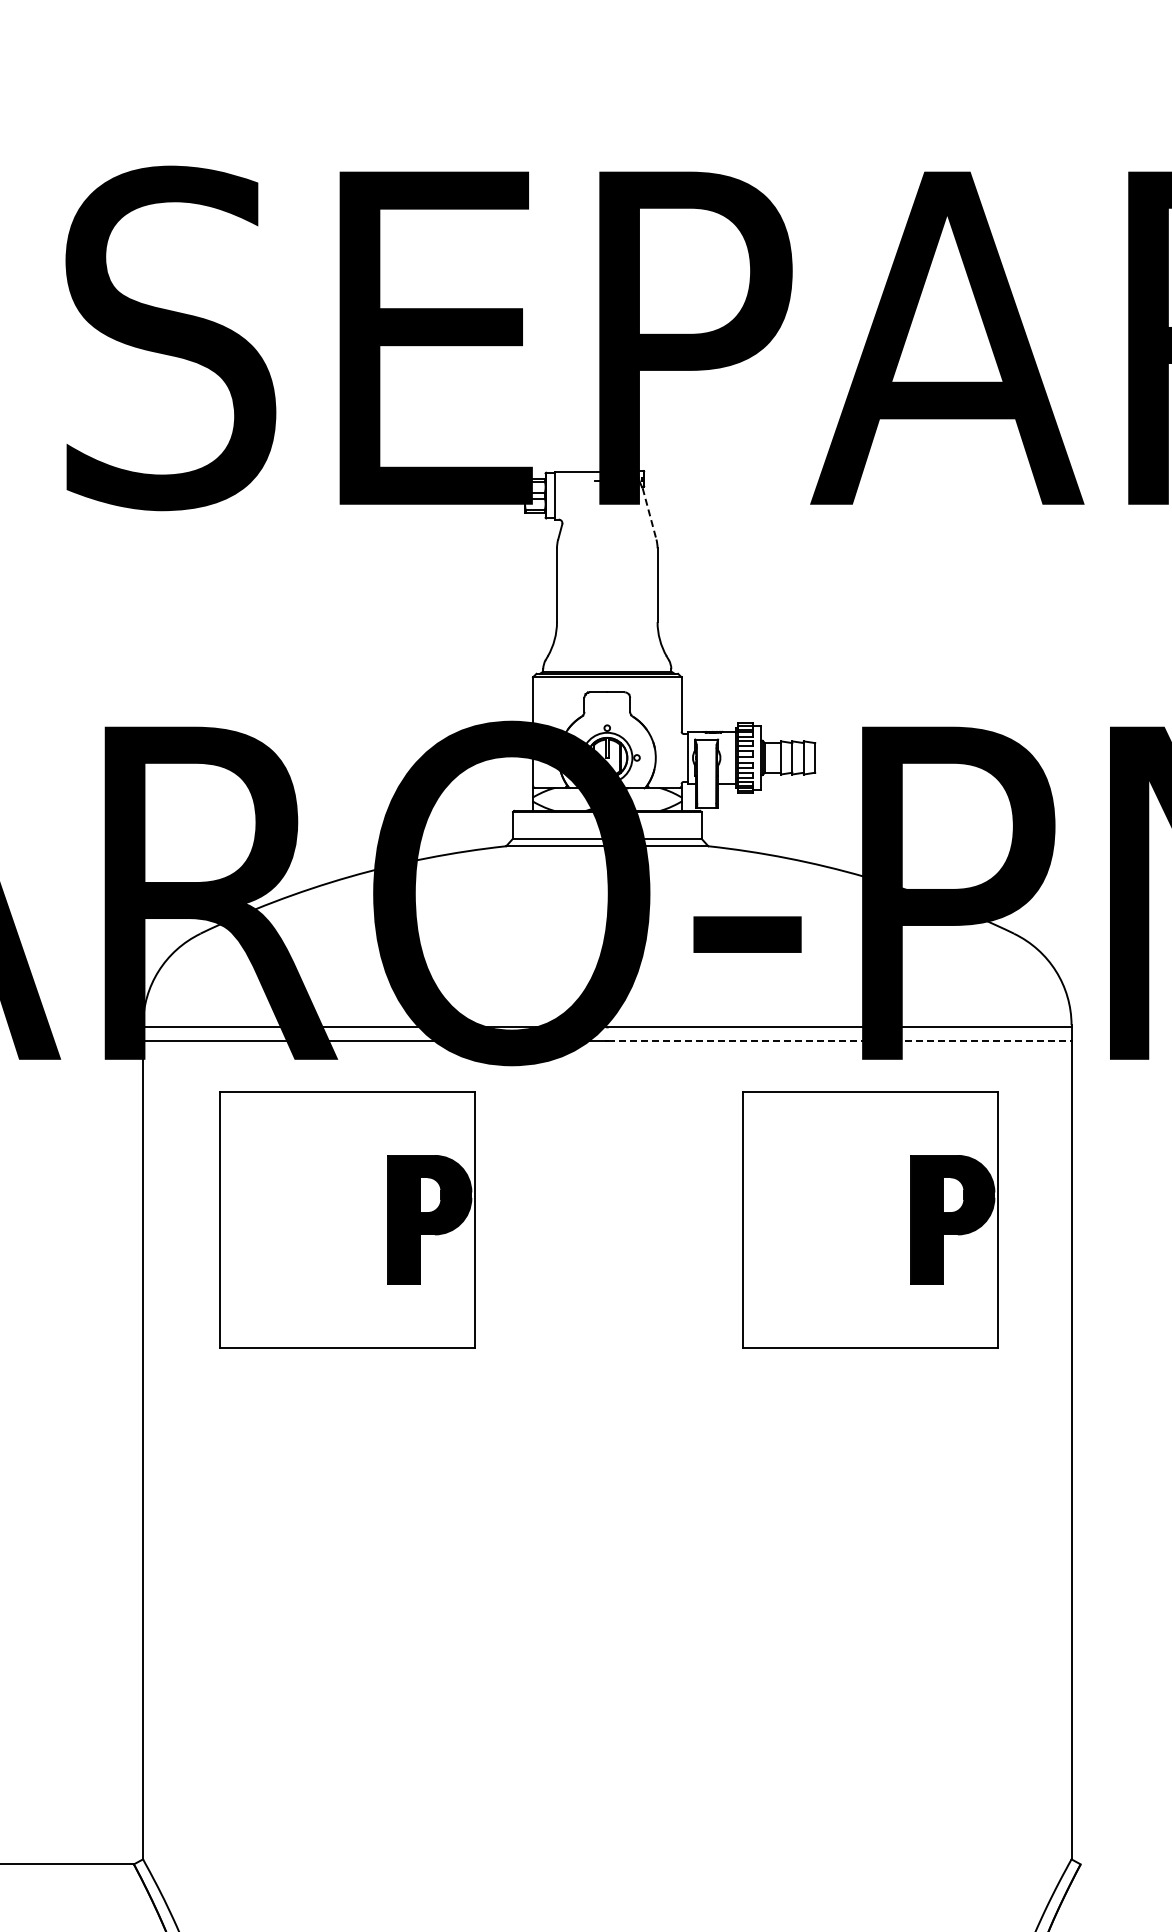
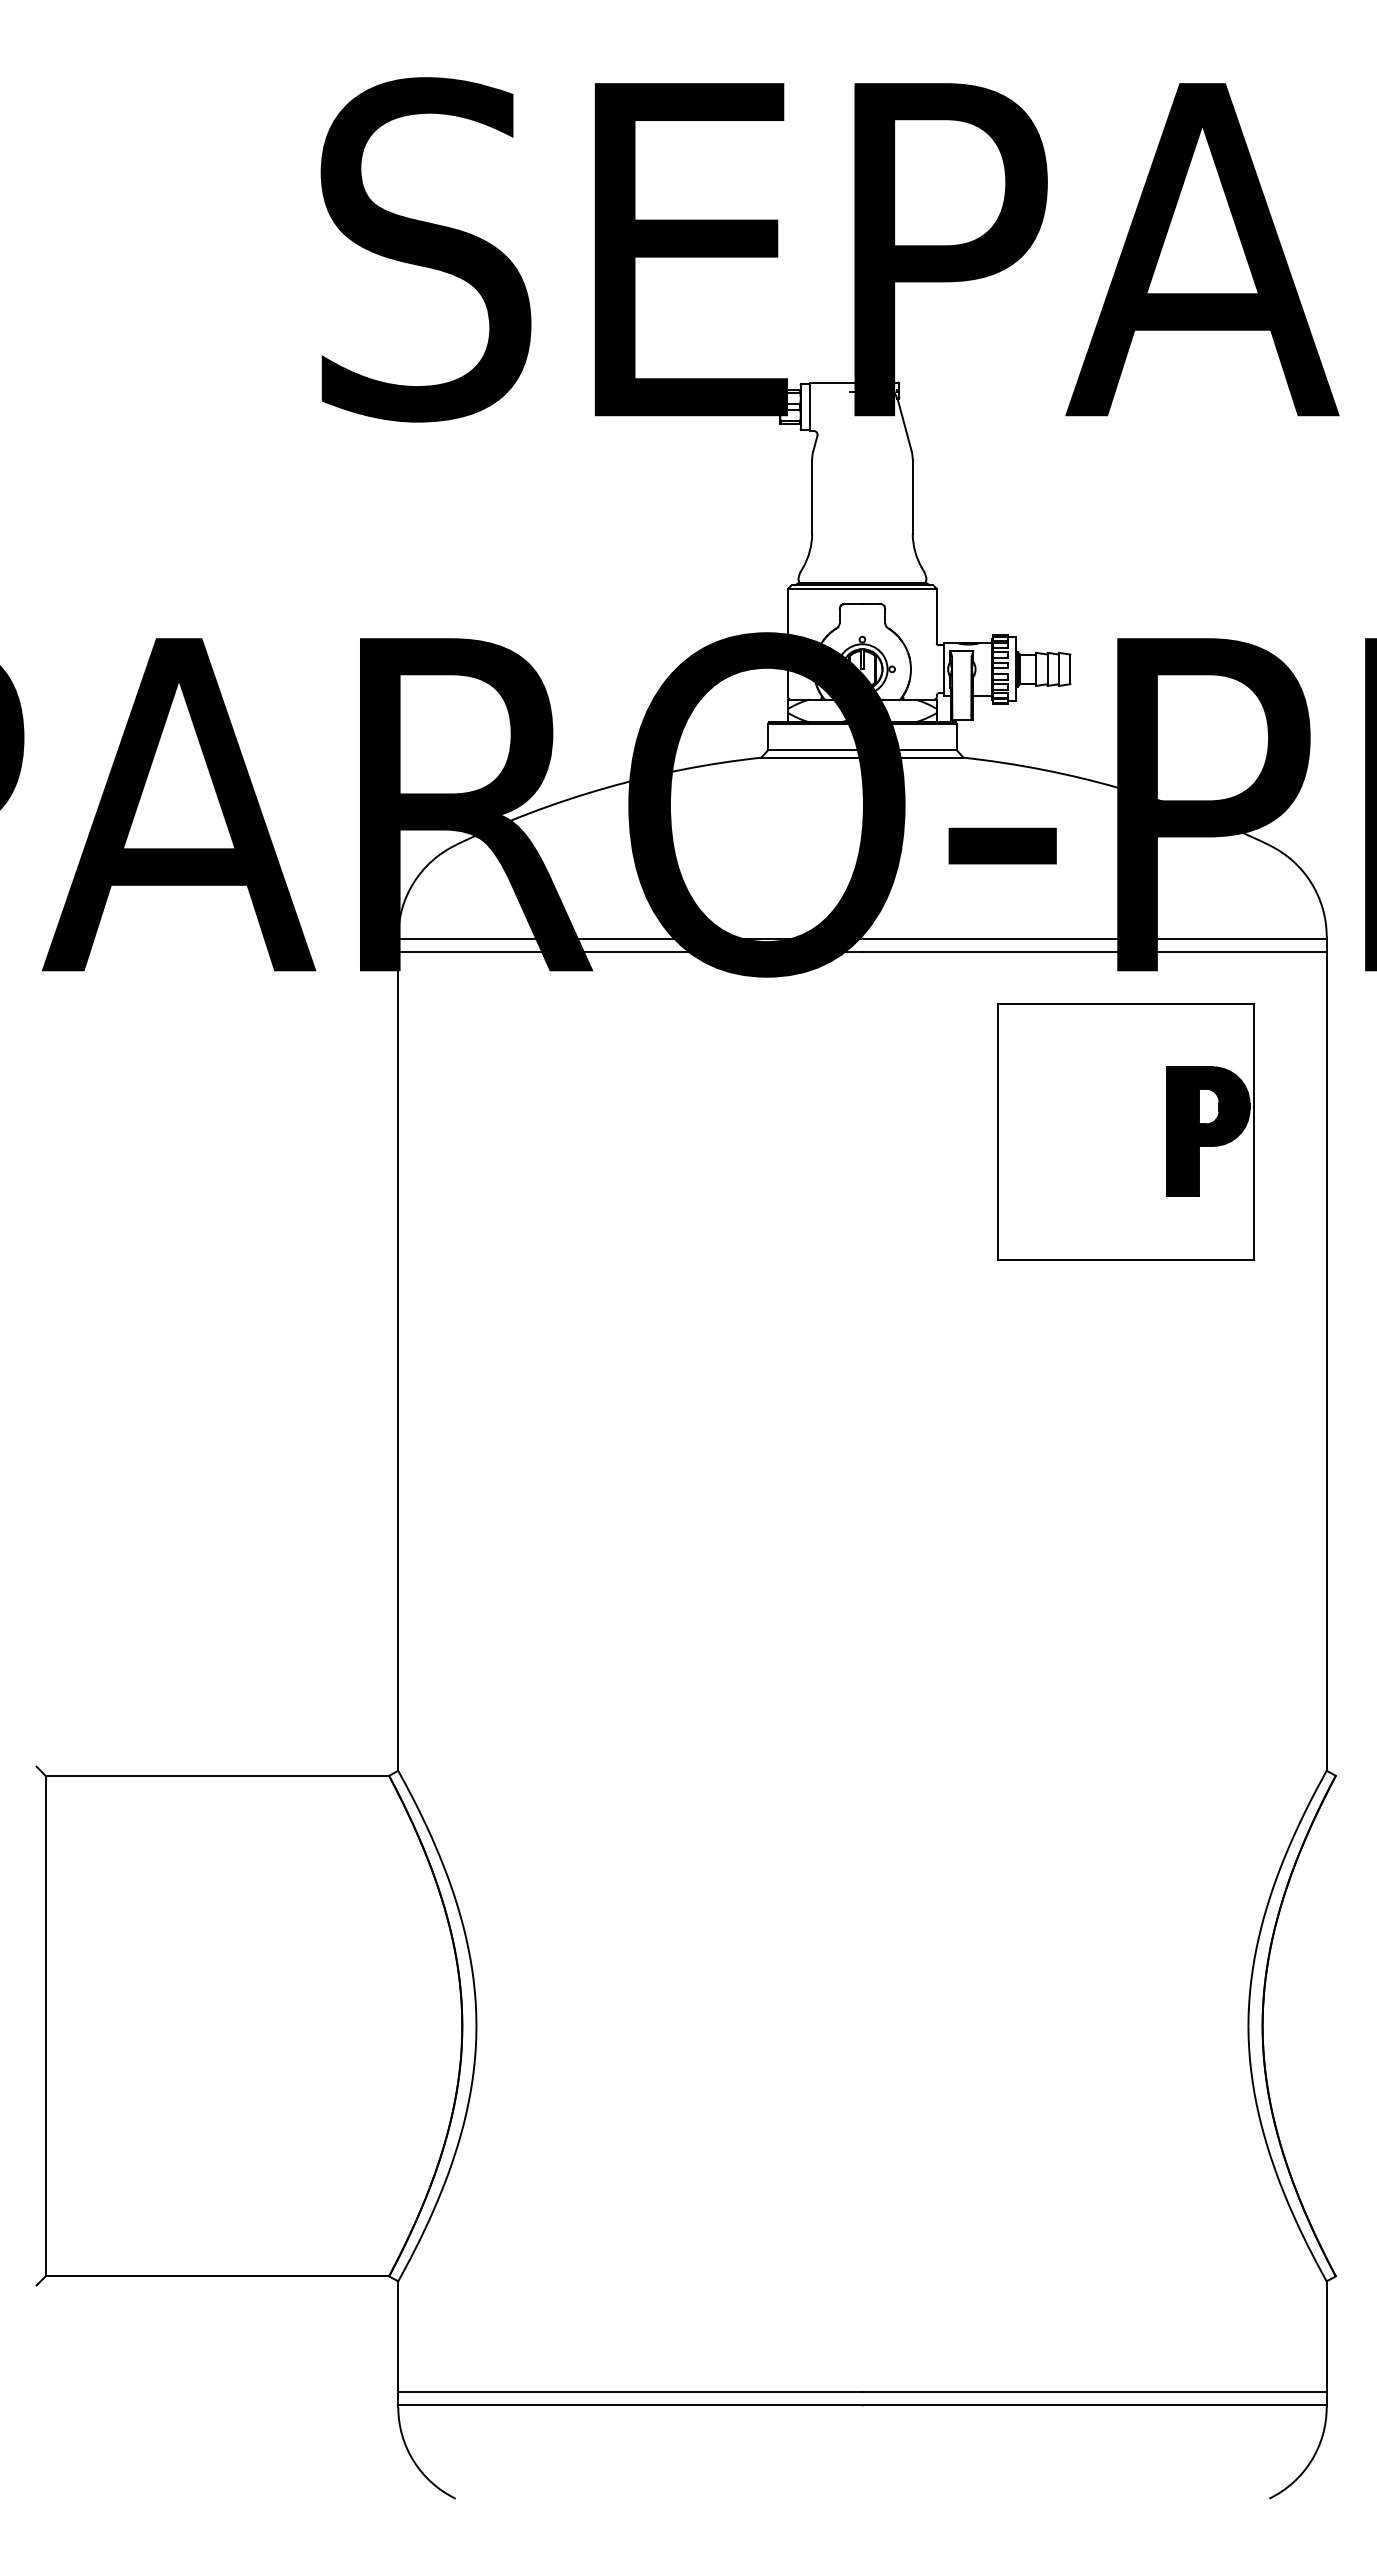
line: (649, 514) -> (904, 425), dashed -> solid
line: (840, 1041) -> (1095, 952), dashed -> solid
part: (347, 1220) -> (602, 1131), removed

